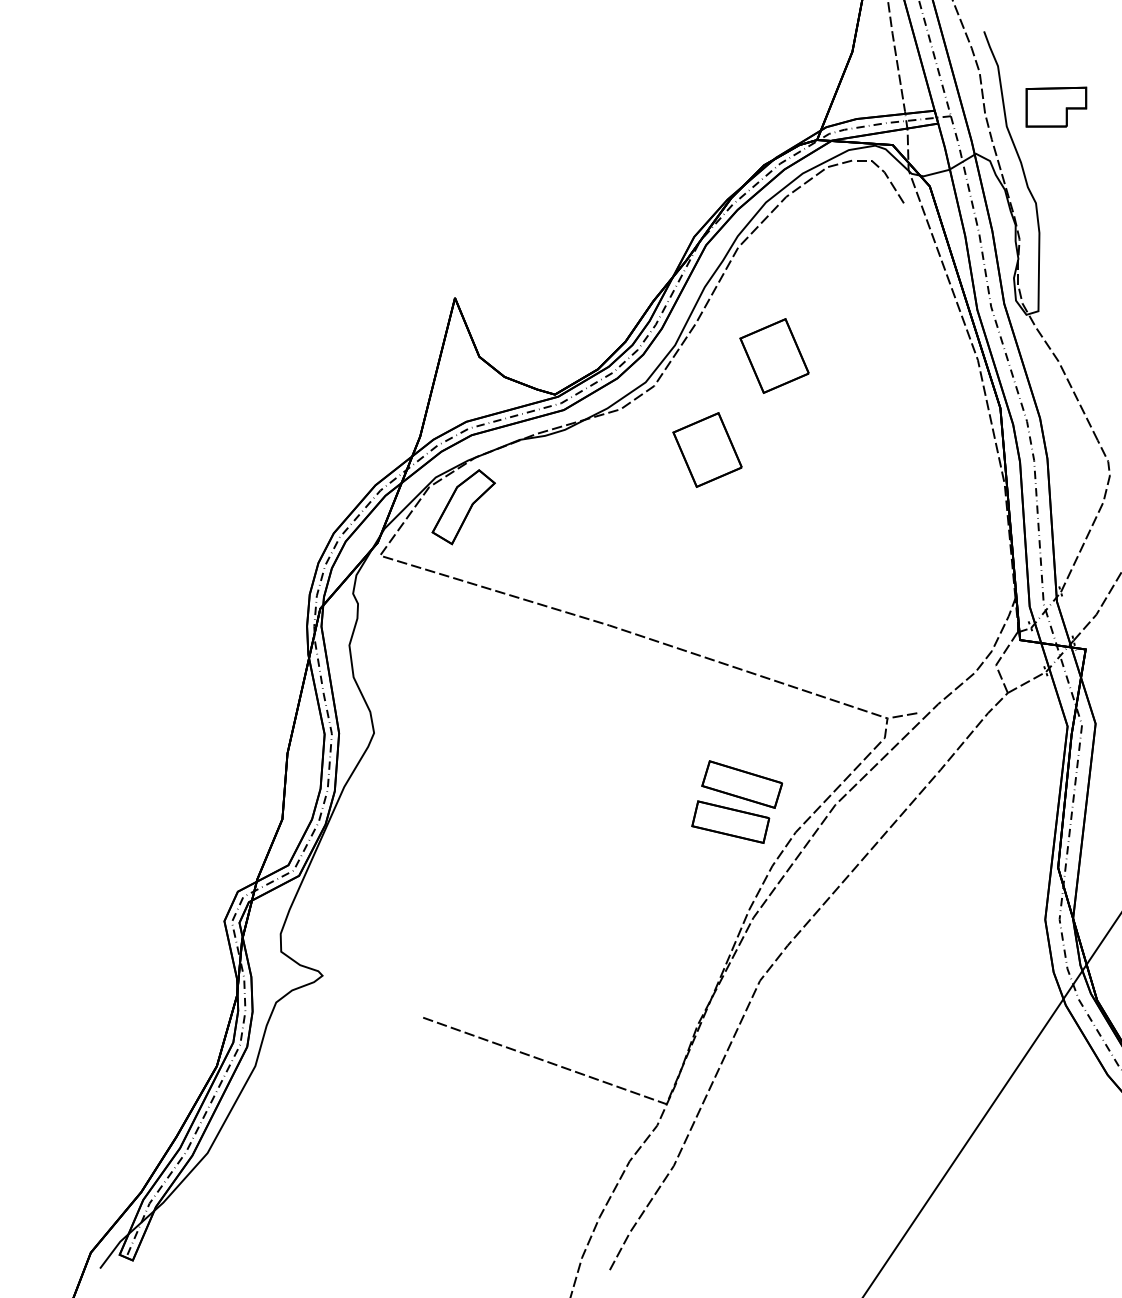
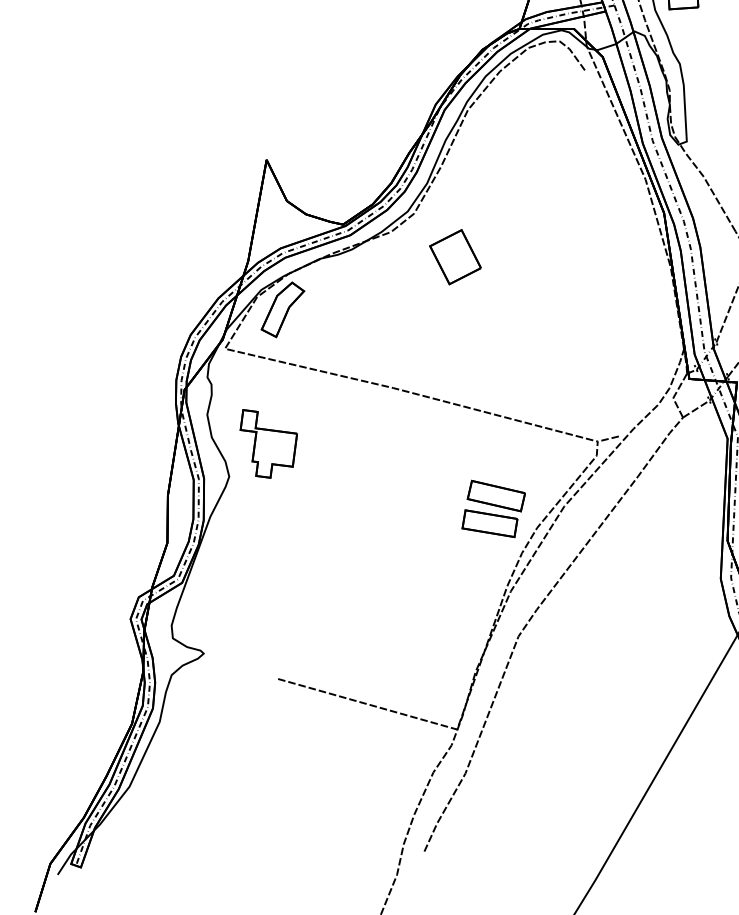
part: (774, 355) -> (499, 186), removed
part: (432, 690) -> (269, 443), added

